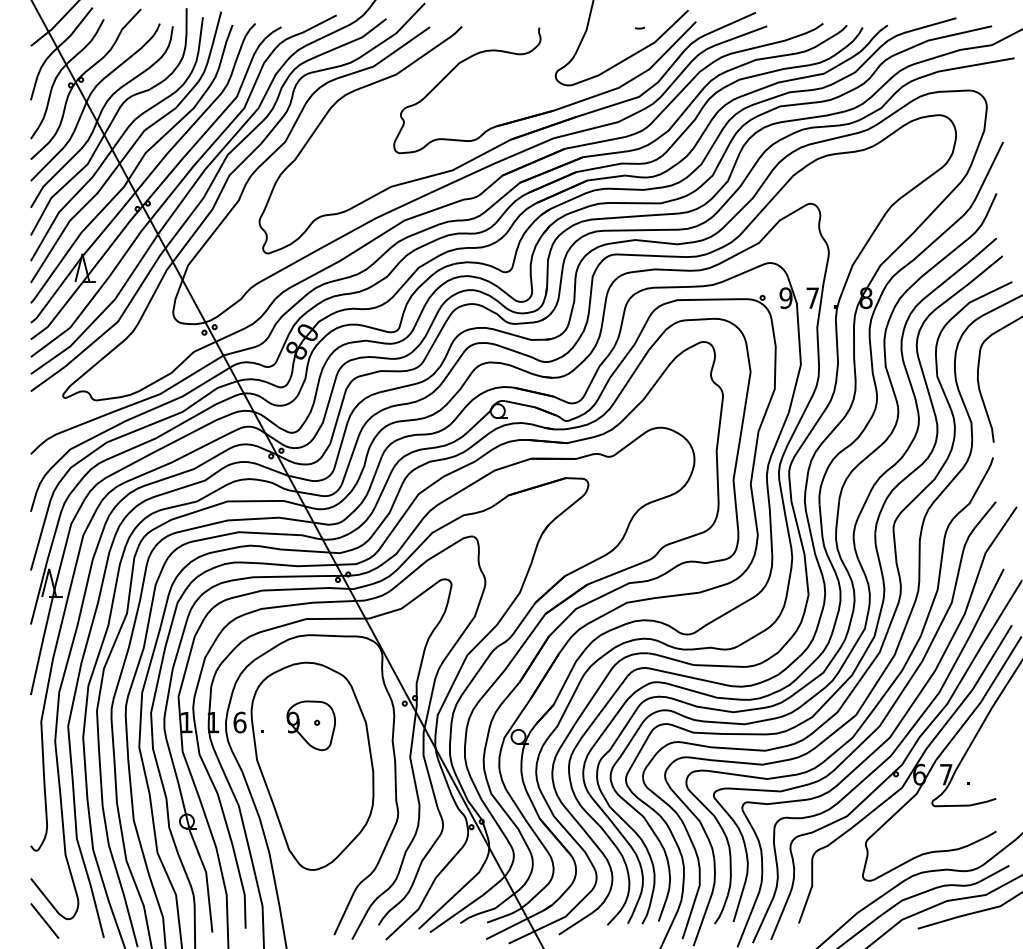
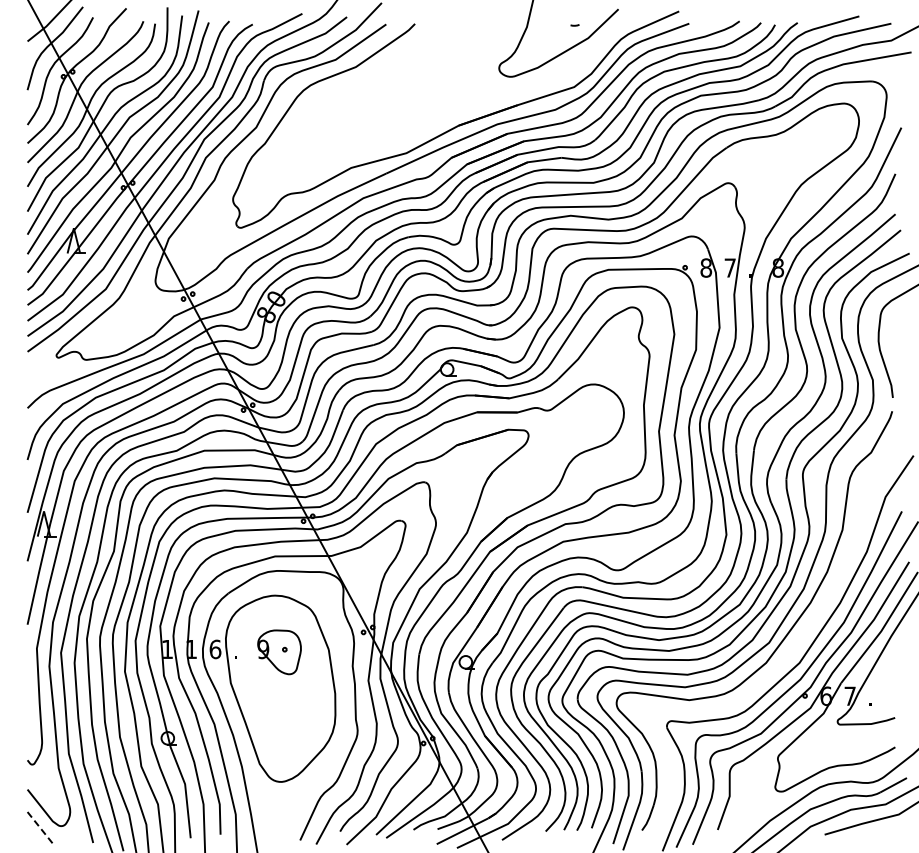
part: (552, 109) -> (496, 98), removed
text: (786, 297) -> (706, 267), 9 -> 8
part: (874, 730) -> (785, 656), removed
line: (45, 921) -> (40, 828), solid -> dashed

